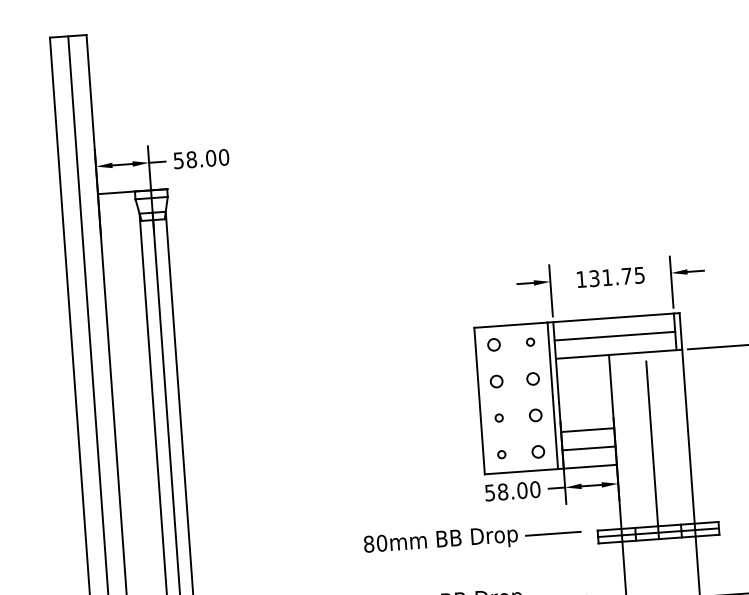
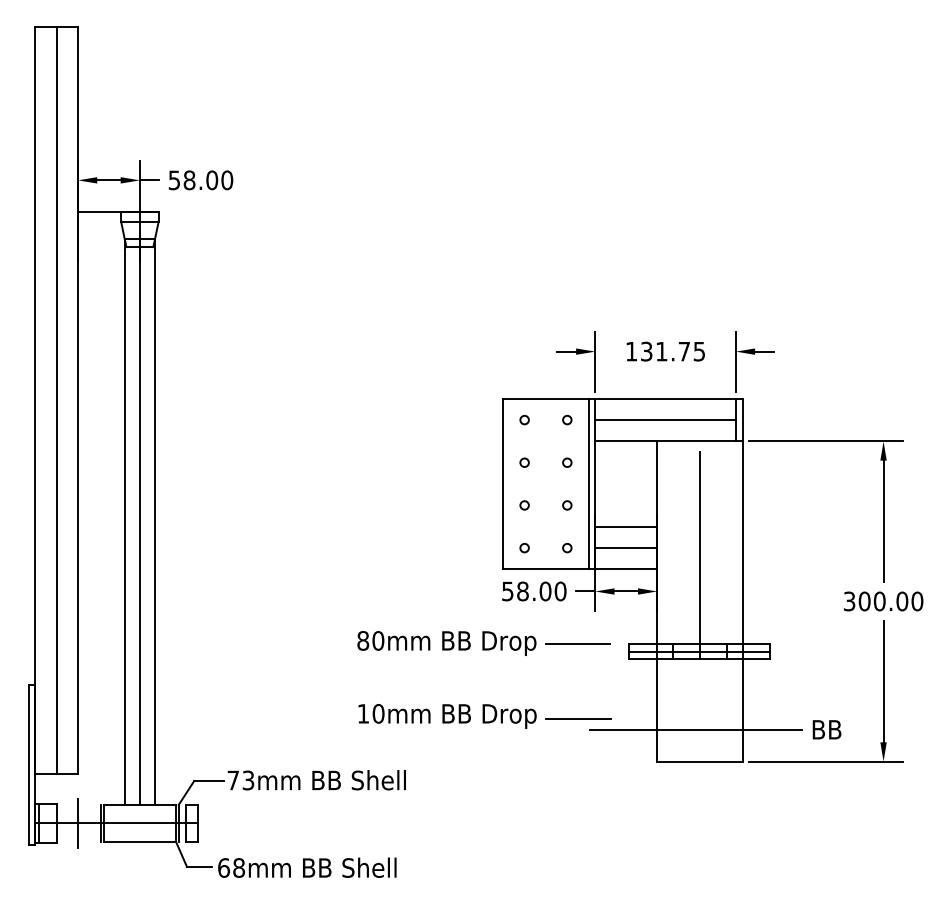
circle: (493, 344) -> (524, 419), size x0.62
circle: (533, 378) -> (567, 462), size x0.62
circle: (496, 381) -> (524, 462), size x0.62
circle: (535, 415) -> (567, 505), size x0.62
circle: (538, 452) -> (567, 548), size x0.62

